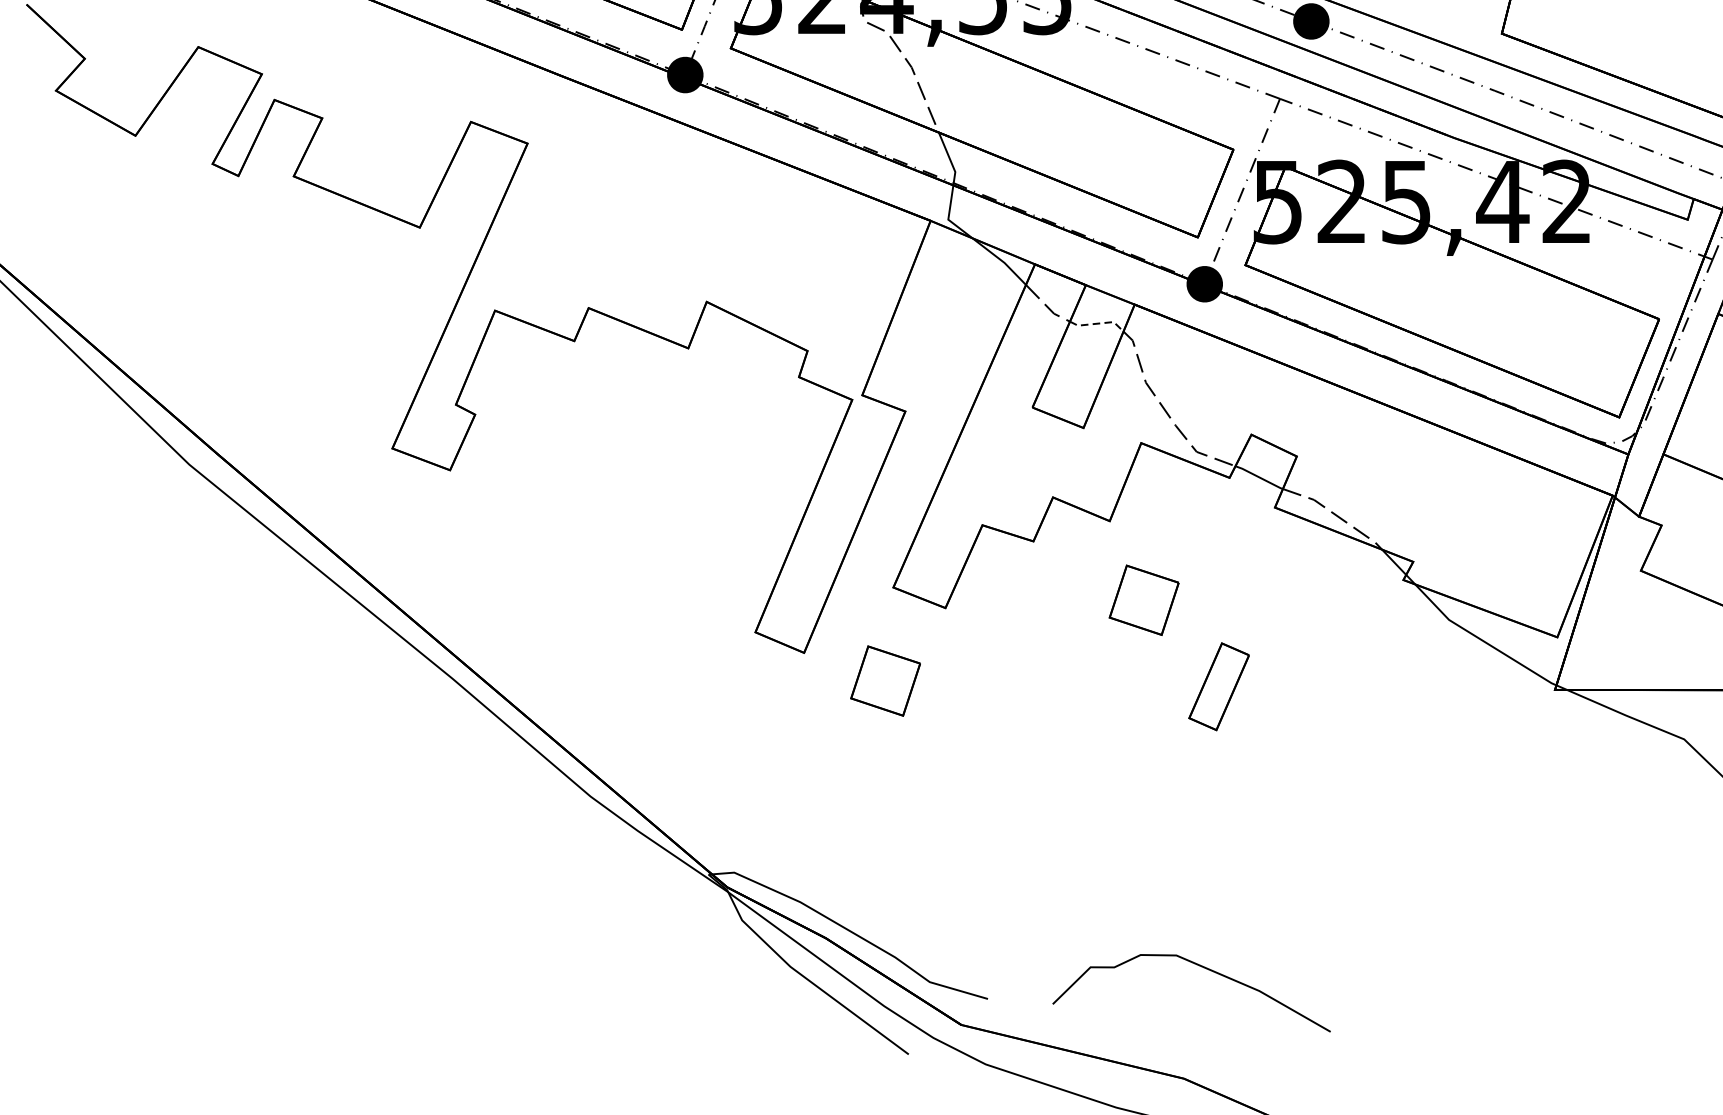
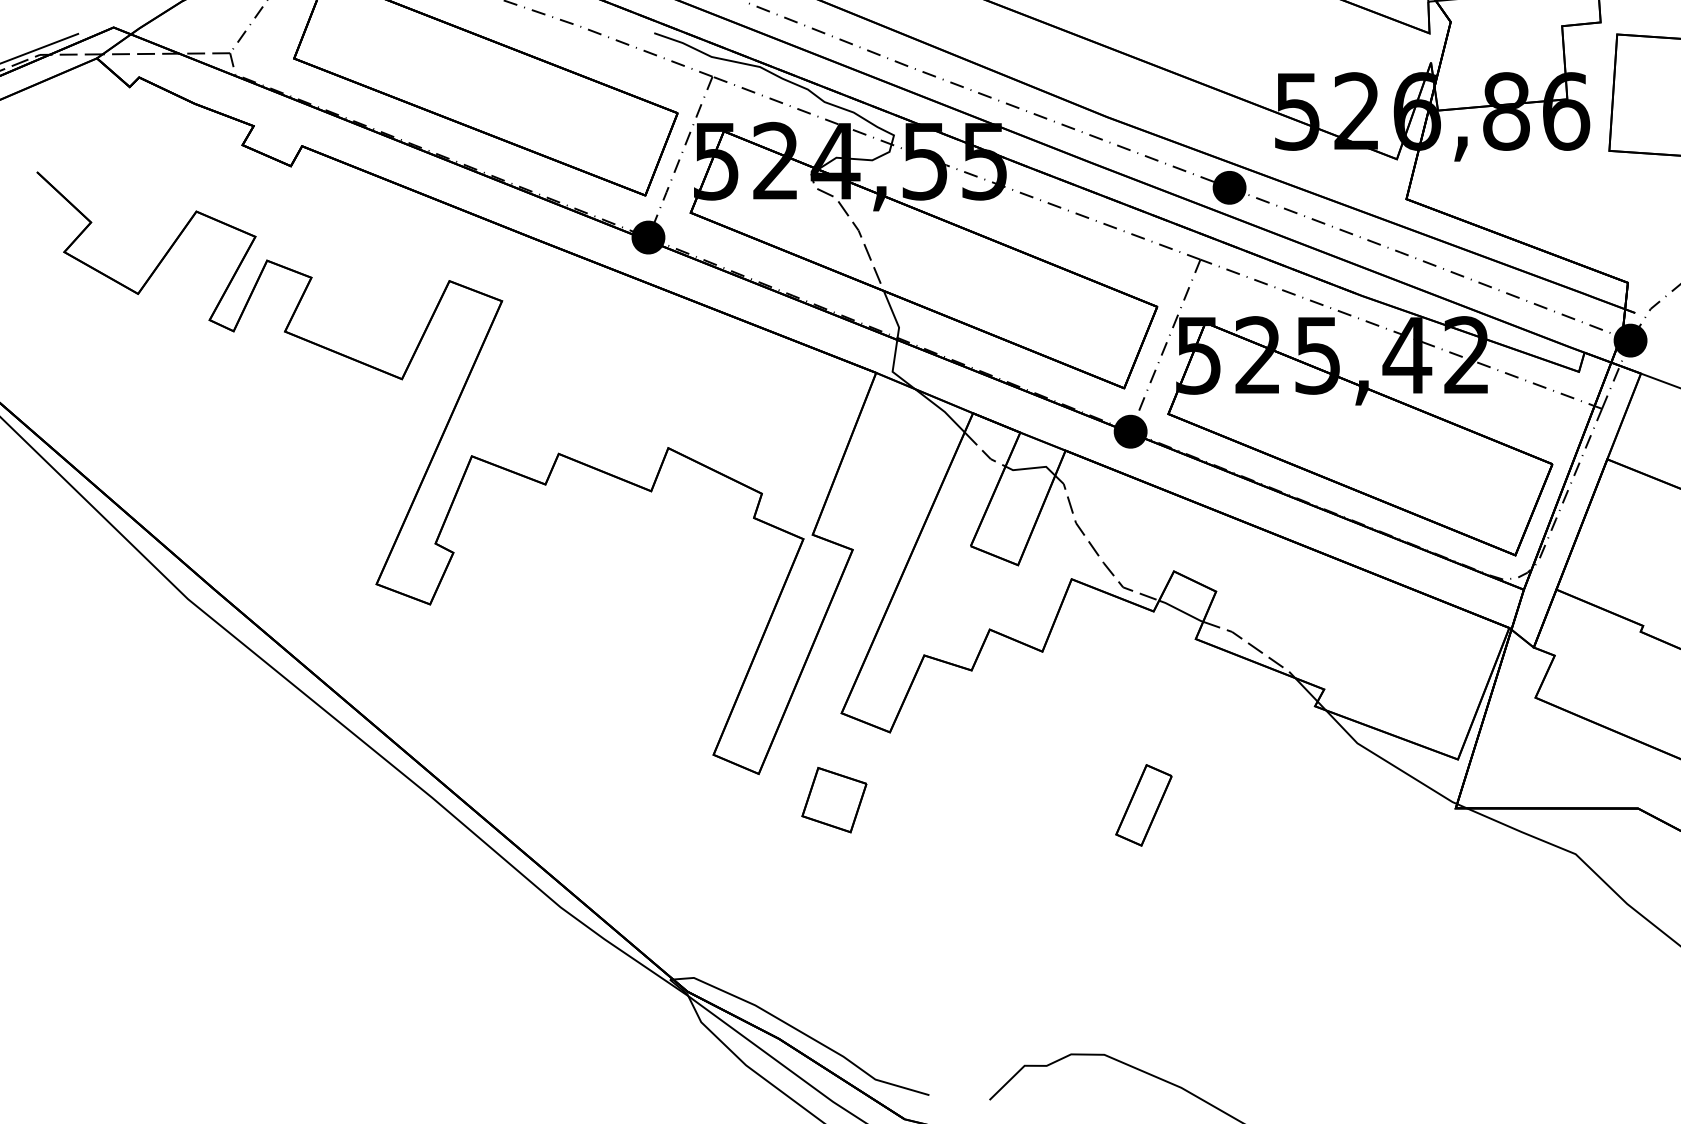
line: (1097, 323) -> (1031, 468), dashed -> solid
part: (1144, 600) -> (1074, 725), removed

